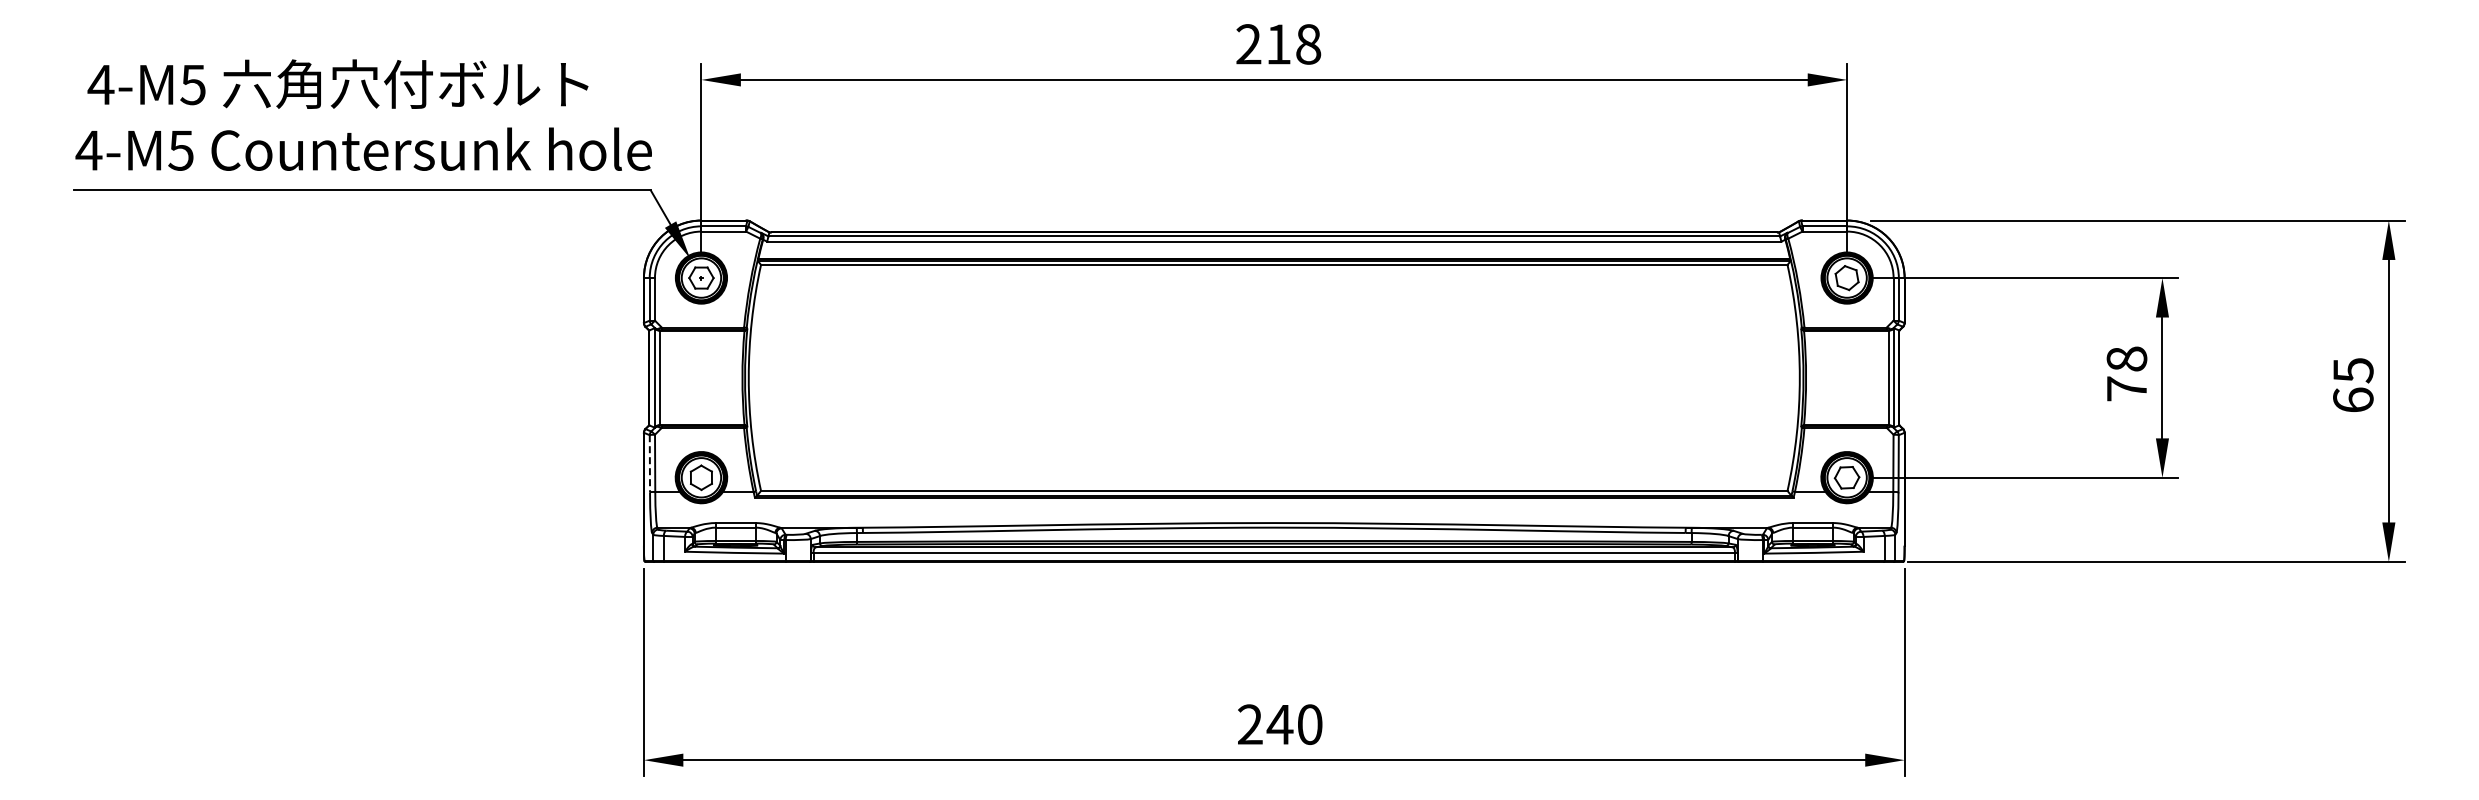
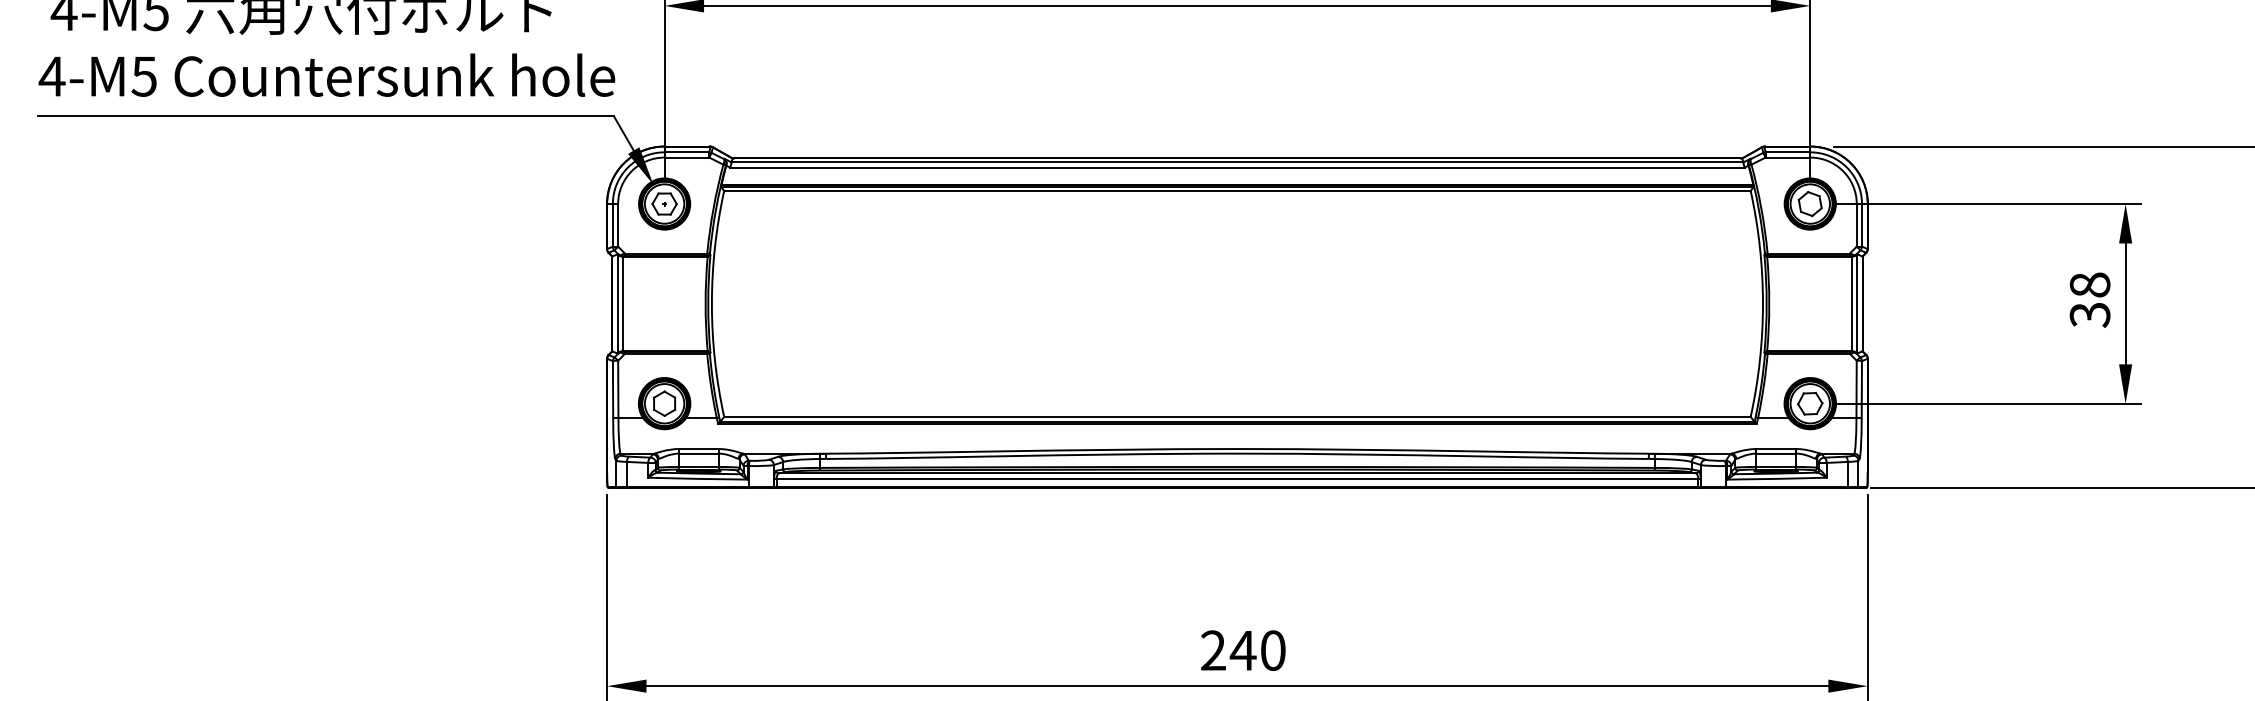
text: (2126, 388) -> (2089, 314), 78 -> 38
line: (649, 463) -> (612, 389), dashed -> solid

